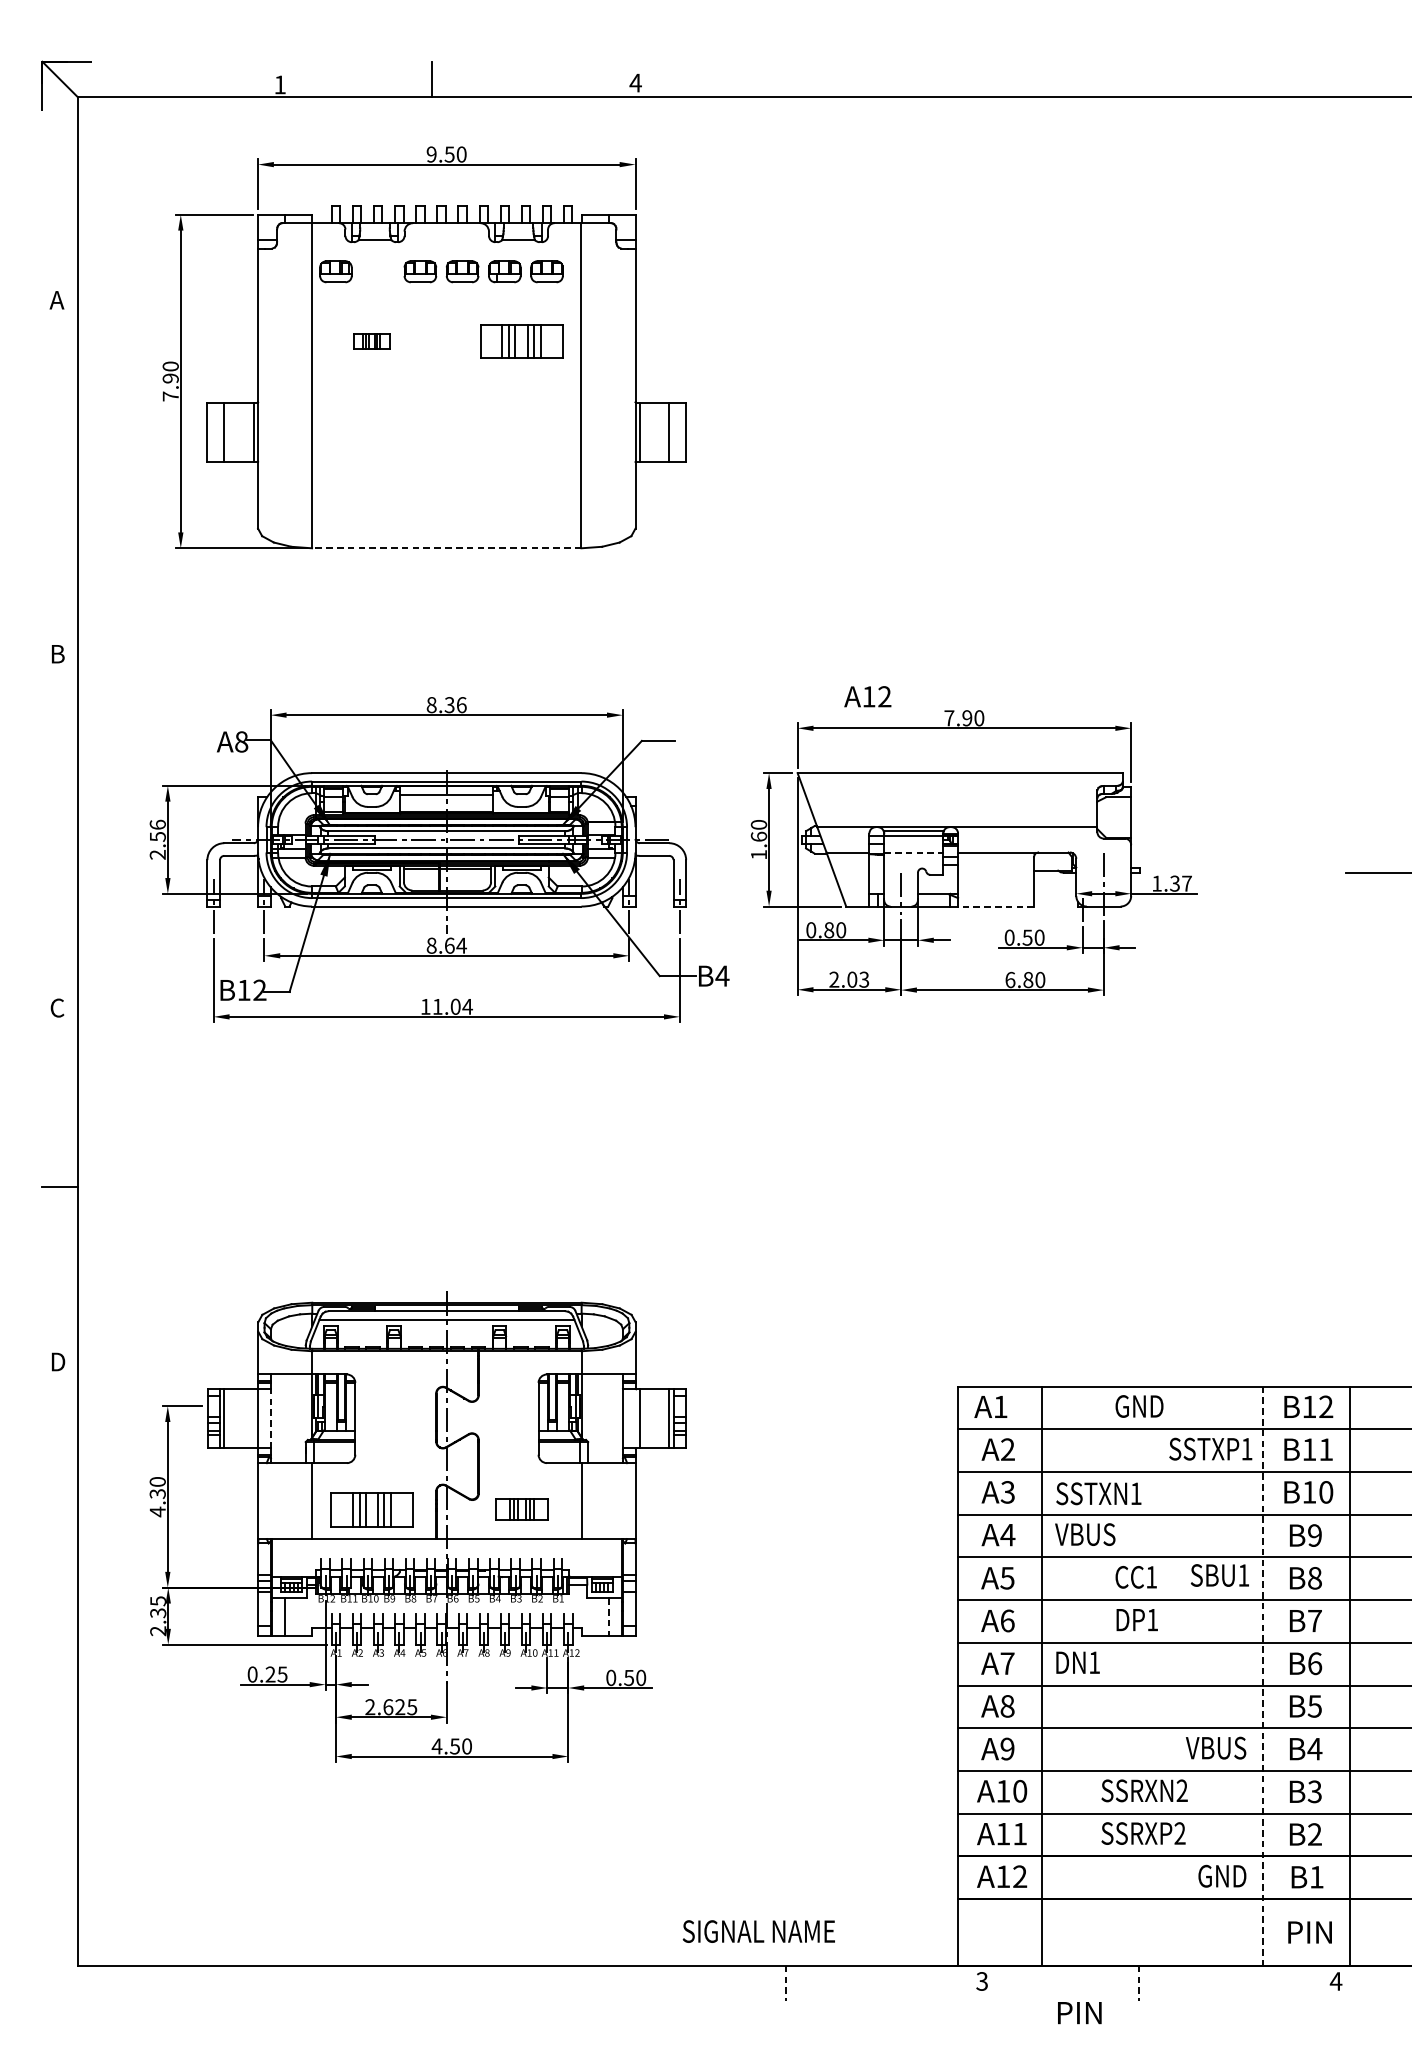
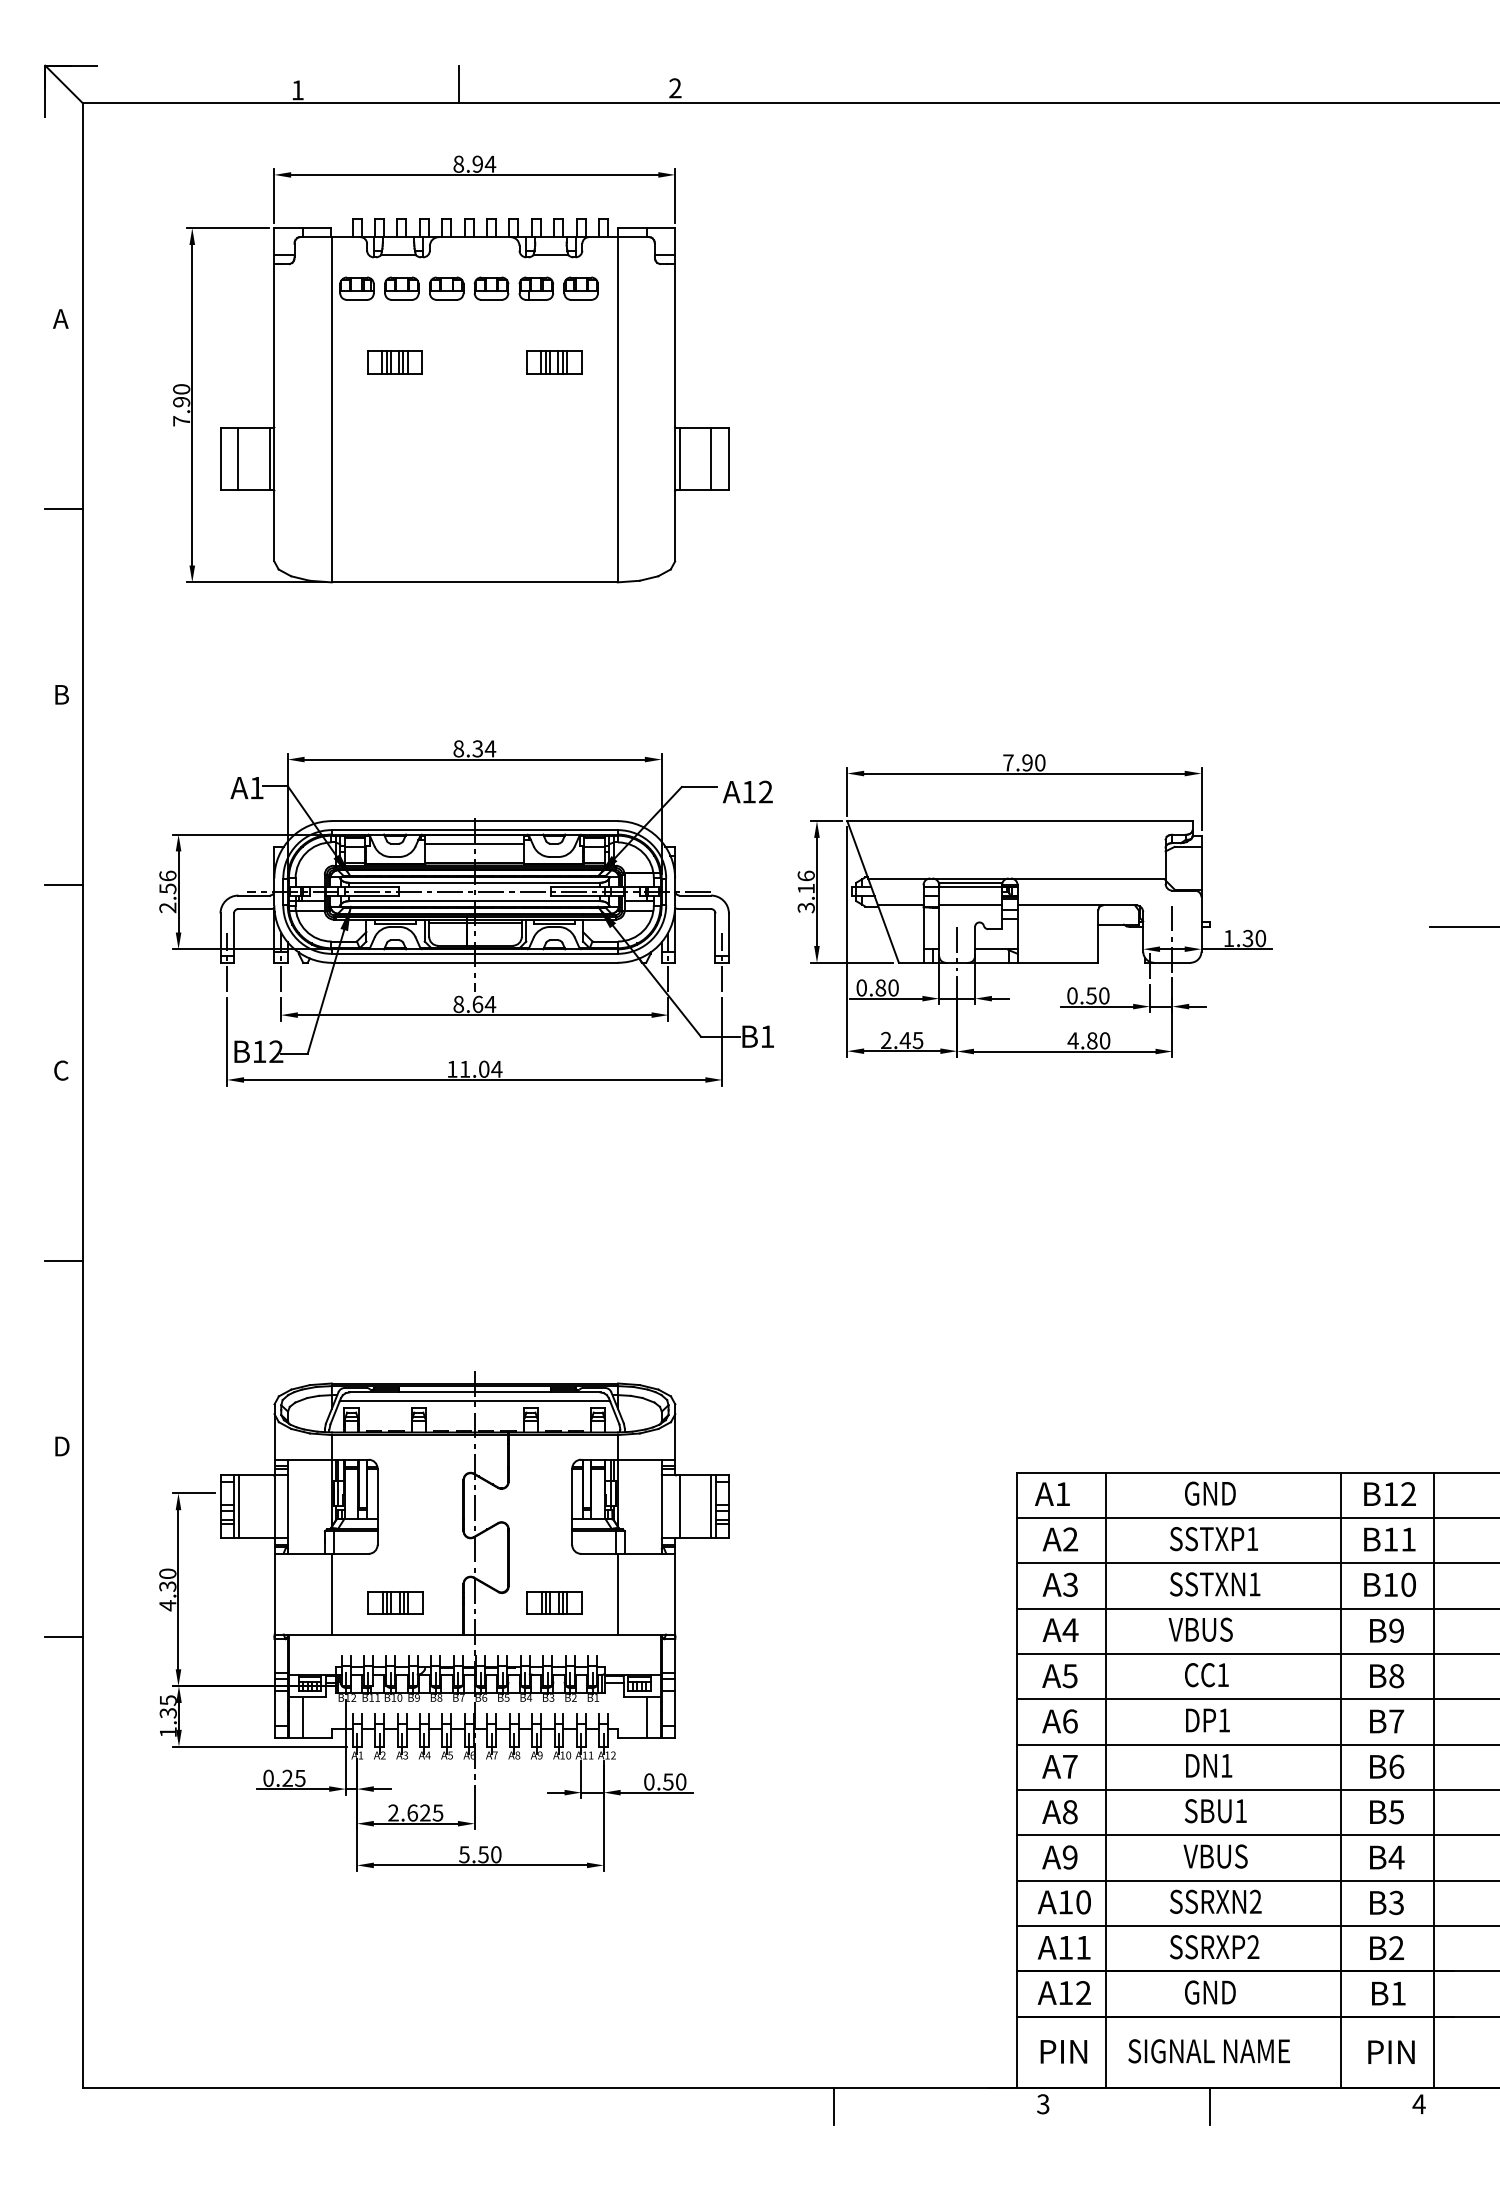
text: (635, 83) -> (675, 88), 4 -> 2
text: (446, 153) -> (474, 163), 9.50 -> 8.94
part: (377, 271) -> (401, 288), added
part: (371, 341) -> (394, 362), size x1.43
part: (521, 341) -> (554, 362), size x0.62
line: (59, 479) -> (63, 509), added
line: (446, 548) -> (474, 582), dashed -> solid
text: (867, 696) -> (747, 791), moved
text: (461, 704) -> (490, 748), 8.36 -> 8.34
text: (241, 741) -> (256, 787), A8 -> A1
line: (59, 833) -> (63, 885), added
text: (758, 839) -> (805, 891), 1.60 -> 3.16
line: (914, 852) -> (971, 905), dashed -> solid
text: (1186, 883) -> (1260, 938), 1.37 -> 1.30
line: (995, 906) -> (1057, 962), dashed -> solid
text: (722, 975) -> (767, 1036), B4 -> B1
text: (858, 979) -> (911, 1040), 2.03 -> 2.45
text: (1009, 979) -> (1072, 1040), 6.80 -> 4.80
line: (270, 1418) -> (287, 1506), dashed -> solid
text: (1210, 1449) -> (1213, 1539), moved
text: (1099, 1493) -> (1215, 1584), moved
part: (372, 1508) -> (395, 1602), size x0.62
text: (1085, 1534) -> (1200, 1629), moved
line: (59, 1540) -> (63, 1636), added
text: (1219, 1575) -> (1215, 1811), moved
line: (609, 1618) -> (647, 1718), dashed -> solid
text: (157, 1631) -> (167, 1732), 2.35 -> 1.35
text: (1078, 1662) -> (1209, 1765), moved
line: (1263, 1676) -> (1341, 1780), dashed -> solid
text: (437, 1746) -> (464, 1854), 4.50 -> 5.50
text: (1215, 1748) -> (1215, 1856), moved
text: (1222, 1876) -> (1210, 1992), moved
text: (758, 1931) -> (1208, 2051), moved
line: (785, 1983) -> (834, 2106), dashed -> solid
line: (1139, 1983) -> (1210, 2106), dashed -> solid
text: (1079, 2012) -> (1063, 2051), moved

